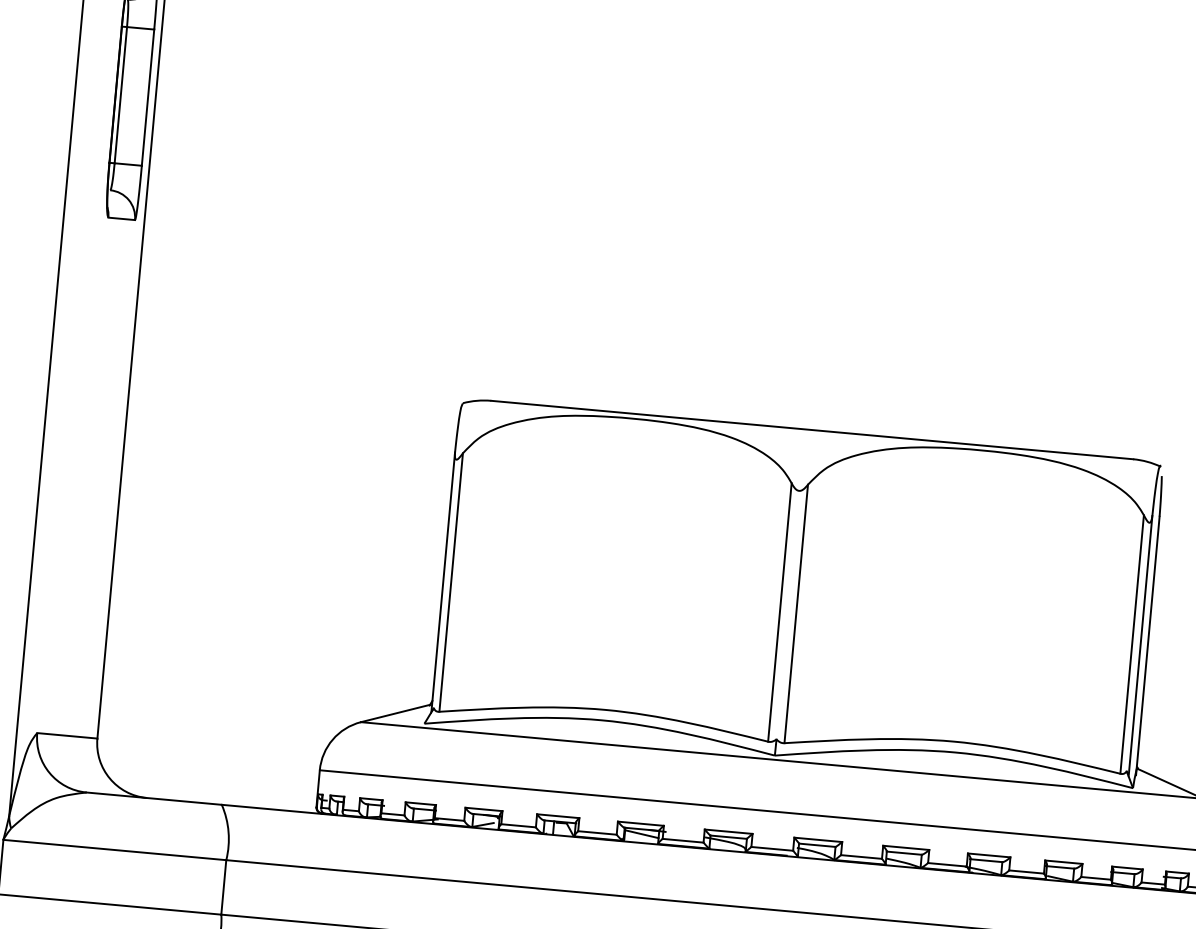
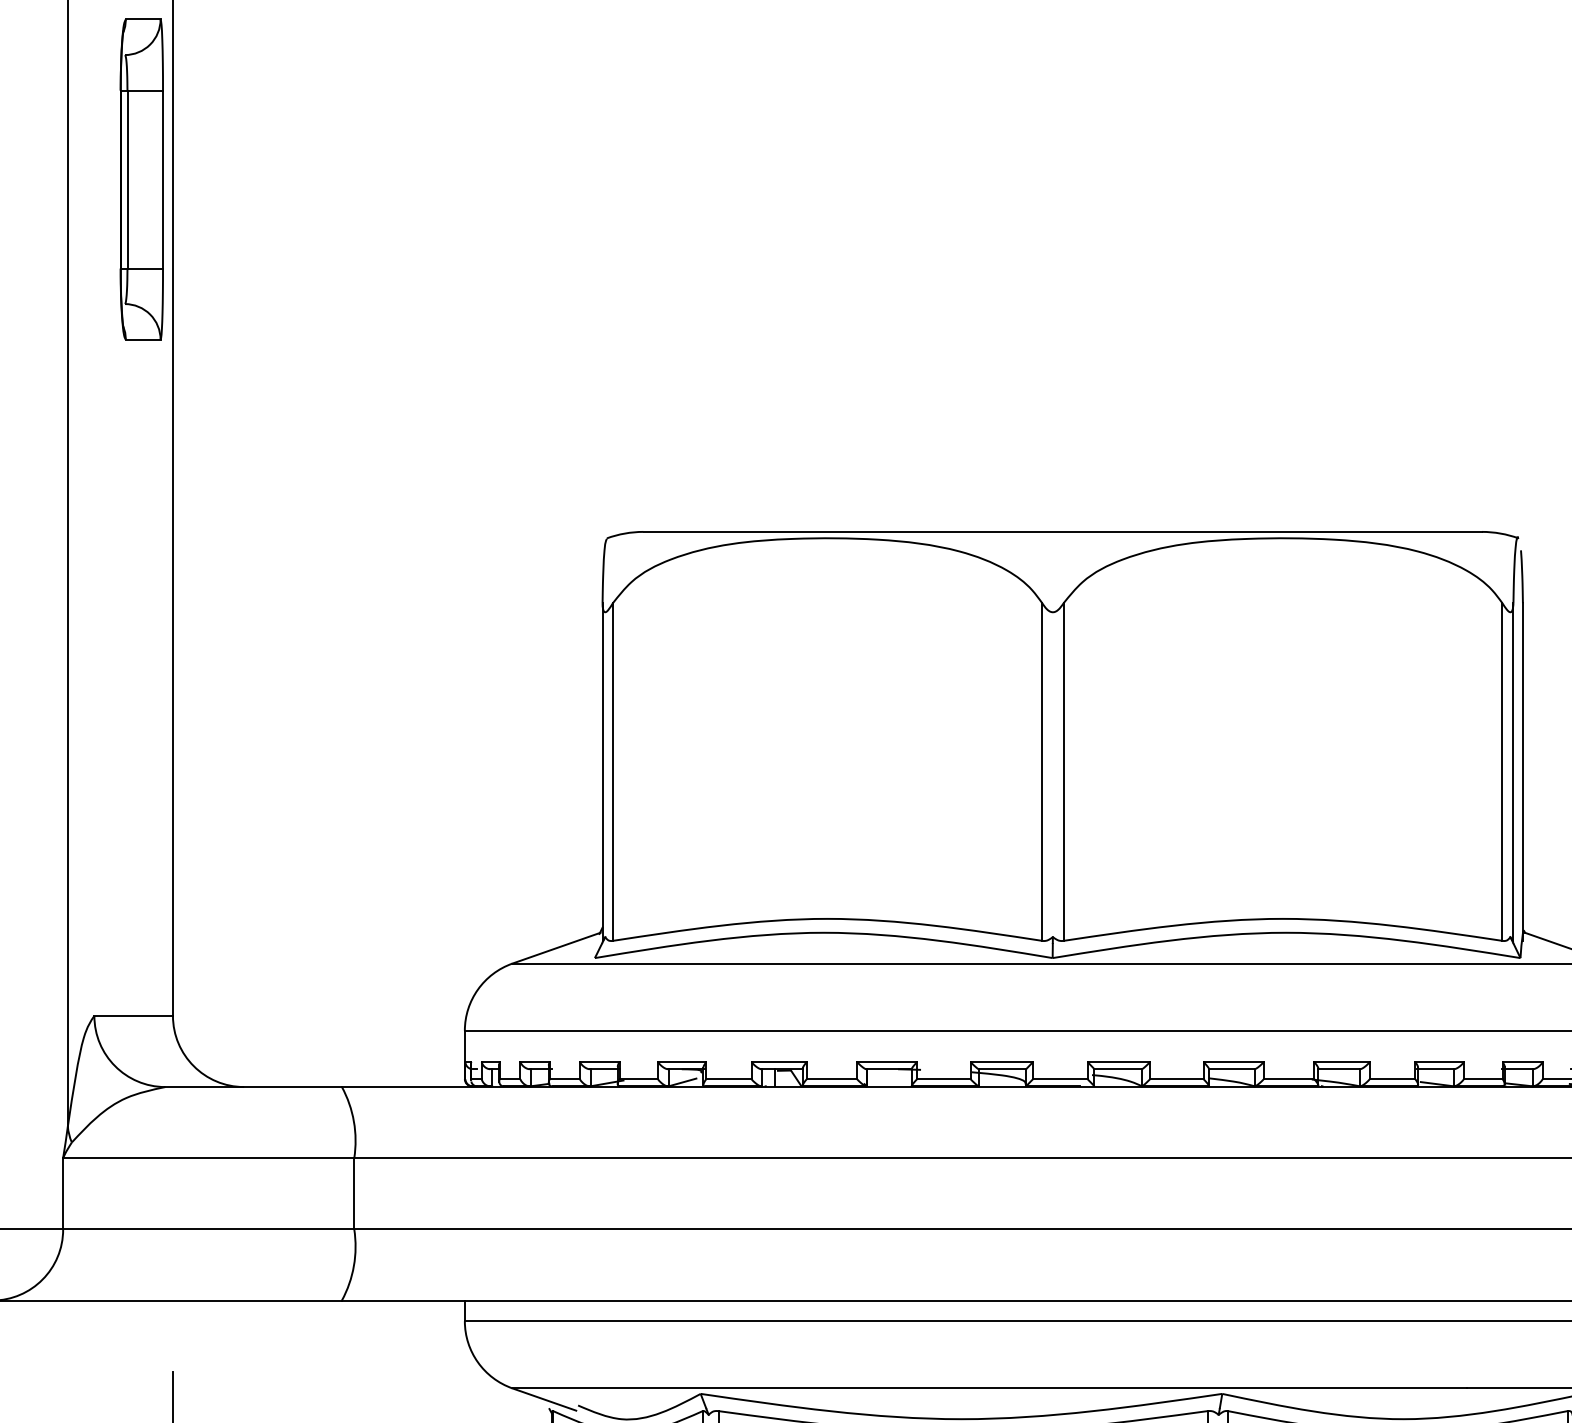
line: (641, 834) -> (889, 1075), removed

